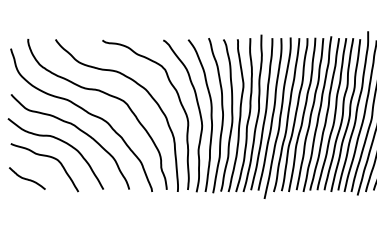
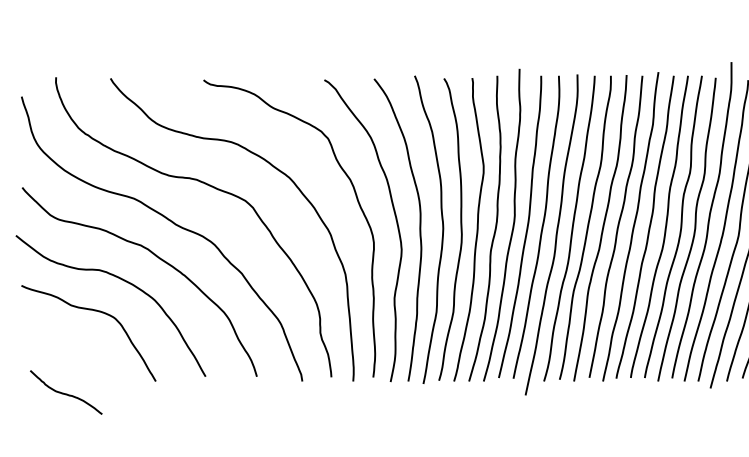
curve: (27, 178) -> (66, 392), moved

